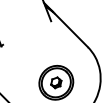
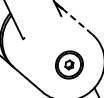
line: (71, 30) -> (78, 22), solid -> dashed

